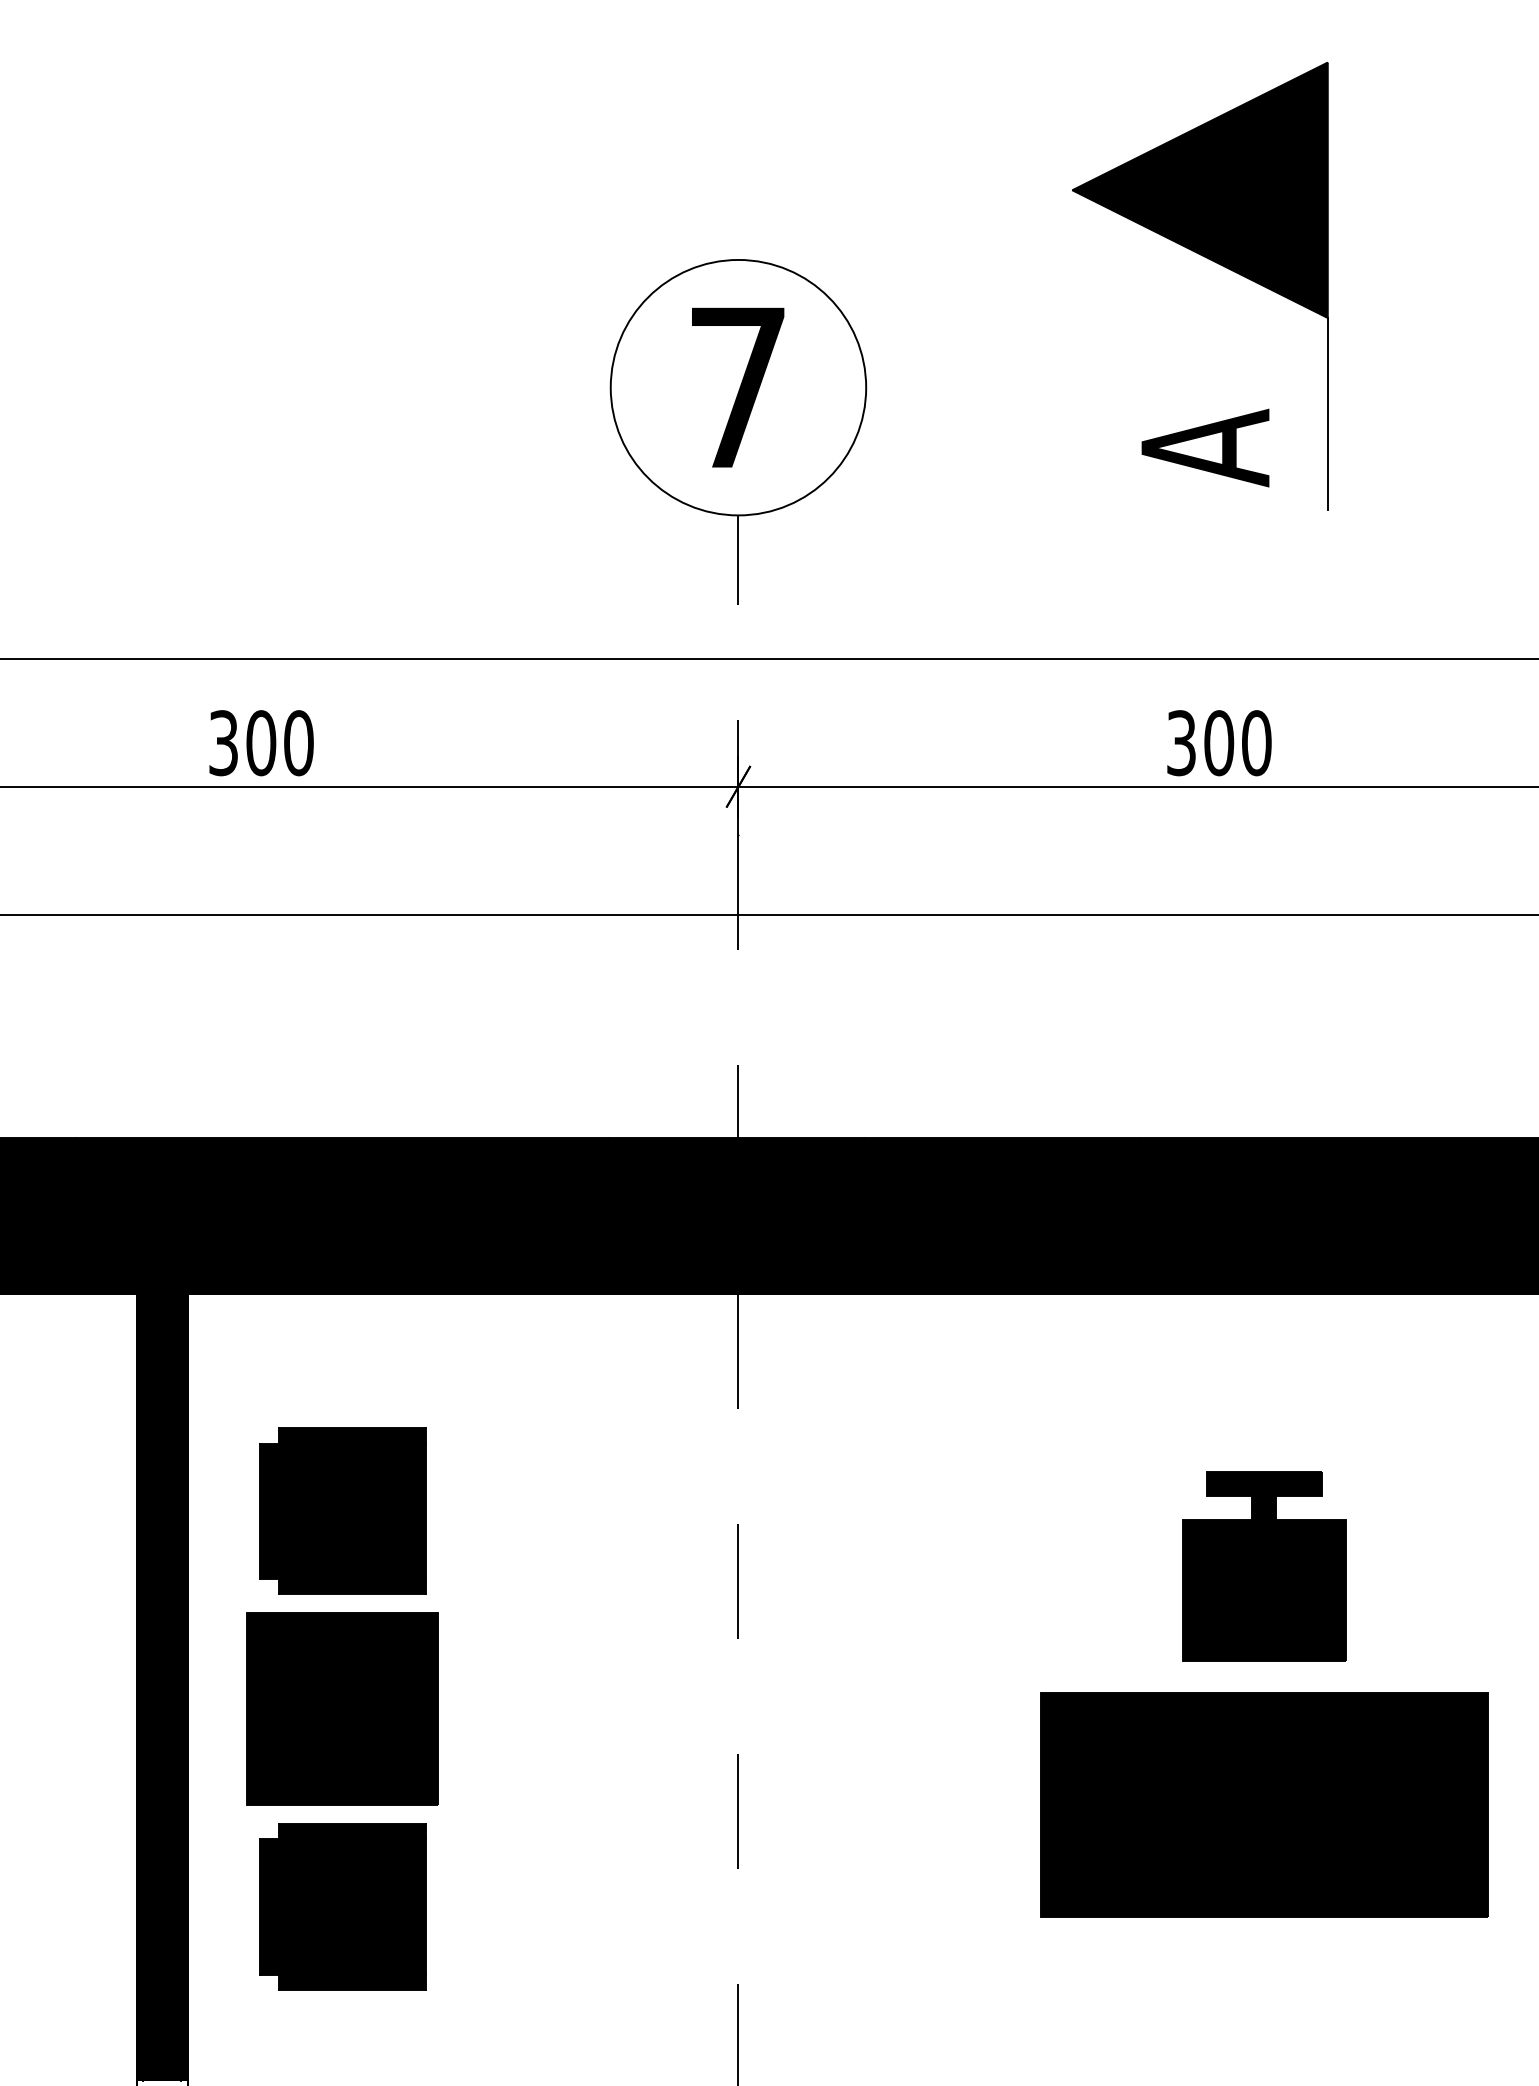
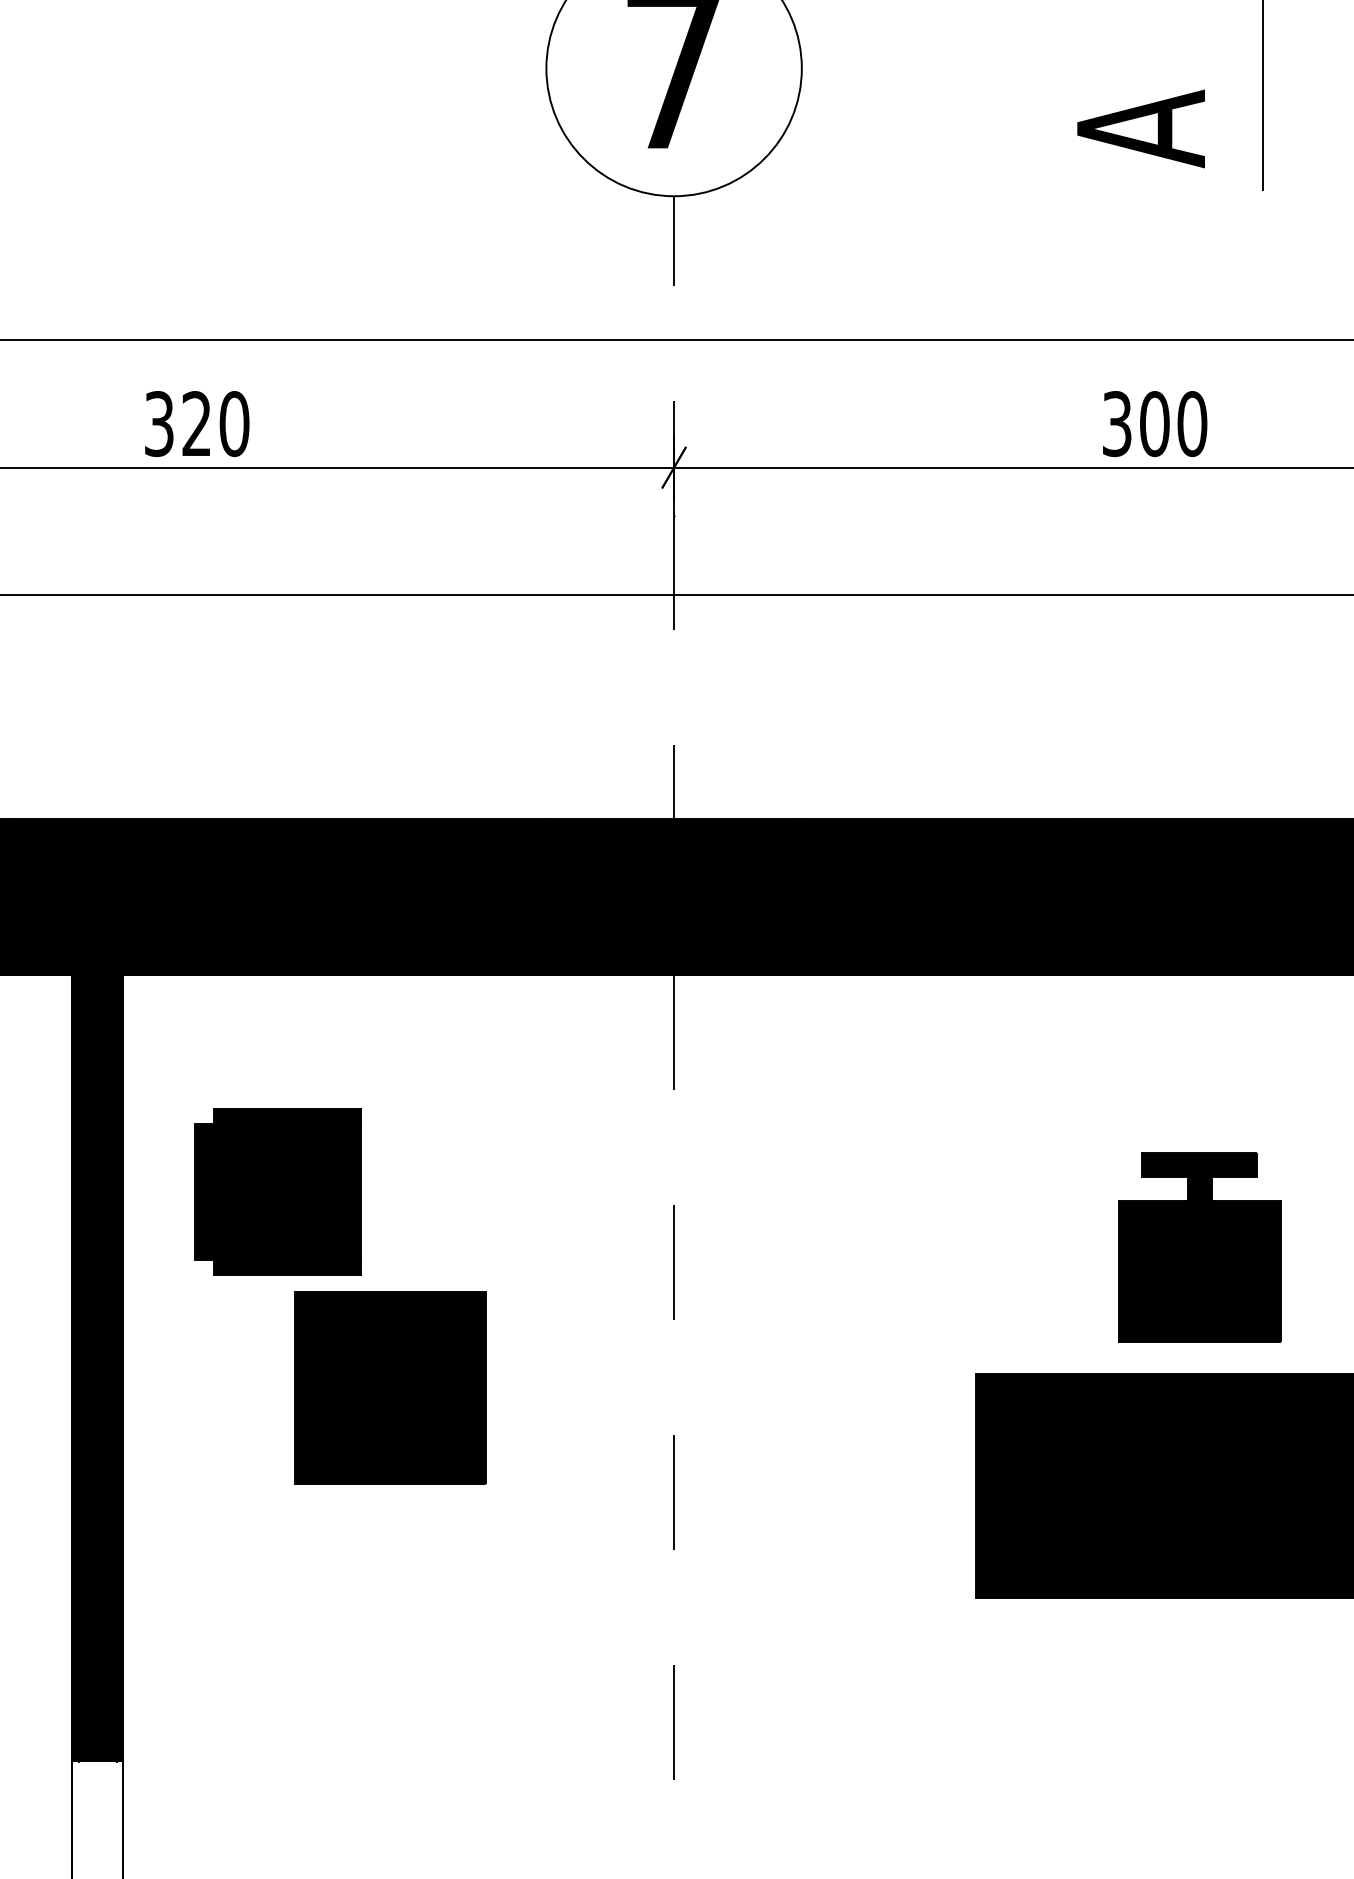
text: (261, 743) -> (197, 424), 300 -> 320
part: (342, 1708) -> (390, 1387), moved
part: (342, 1906) -> (278, 1587), removed

